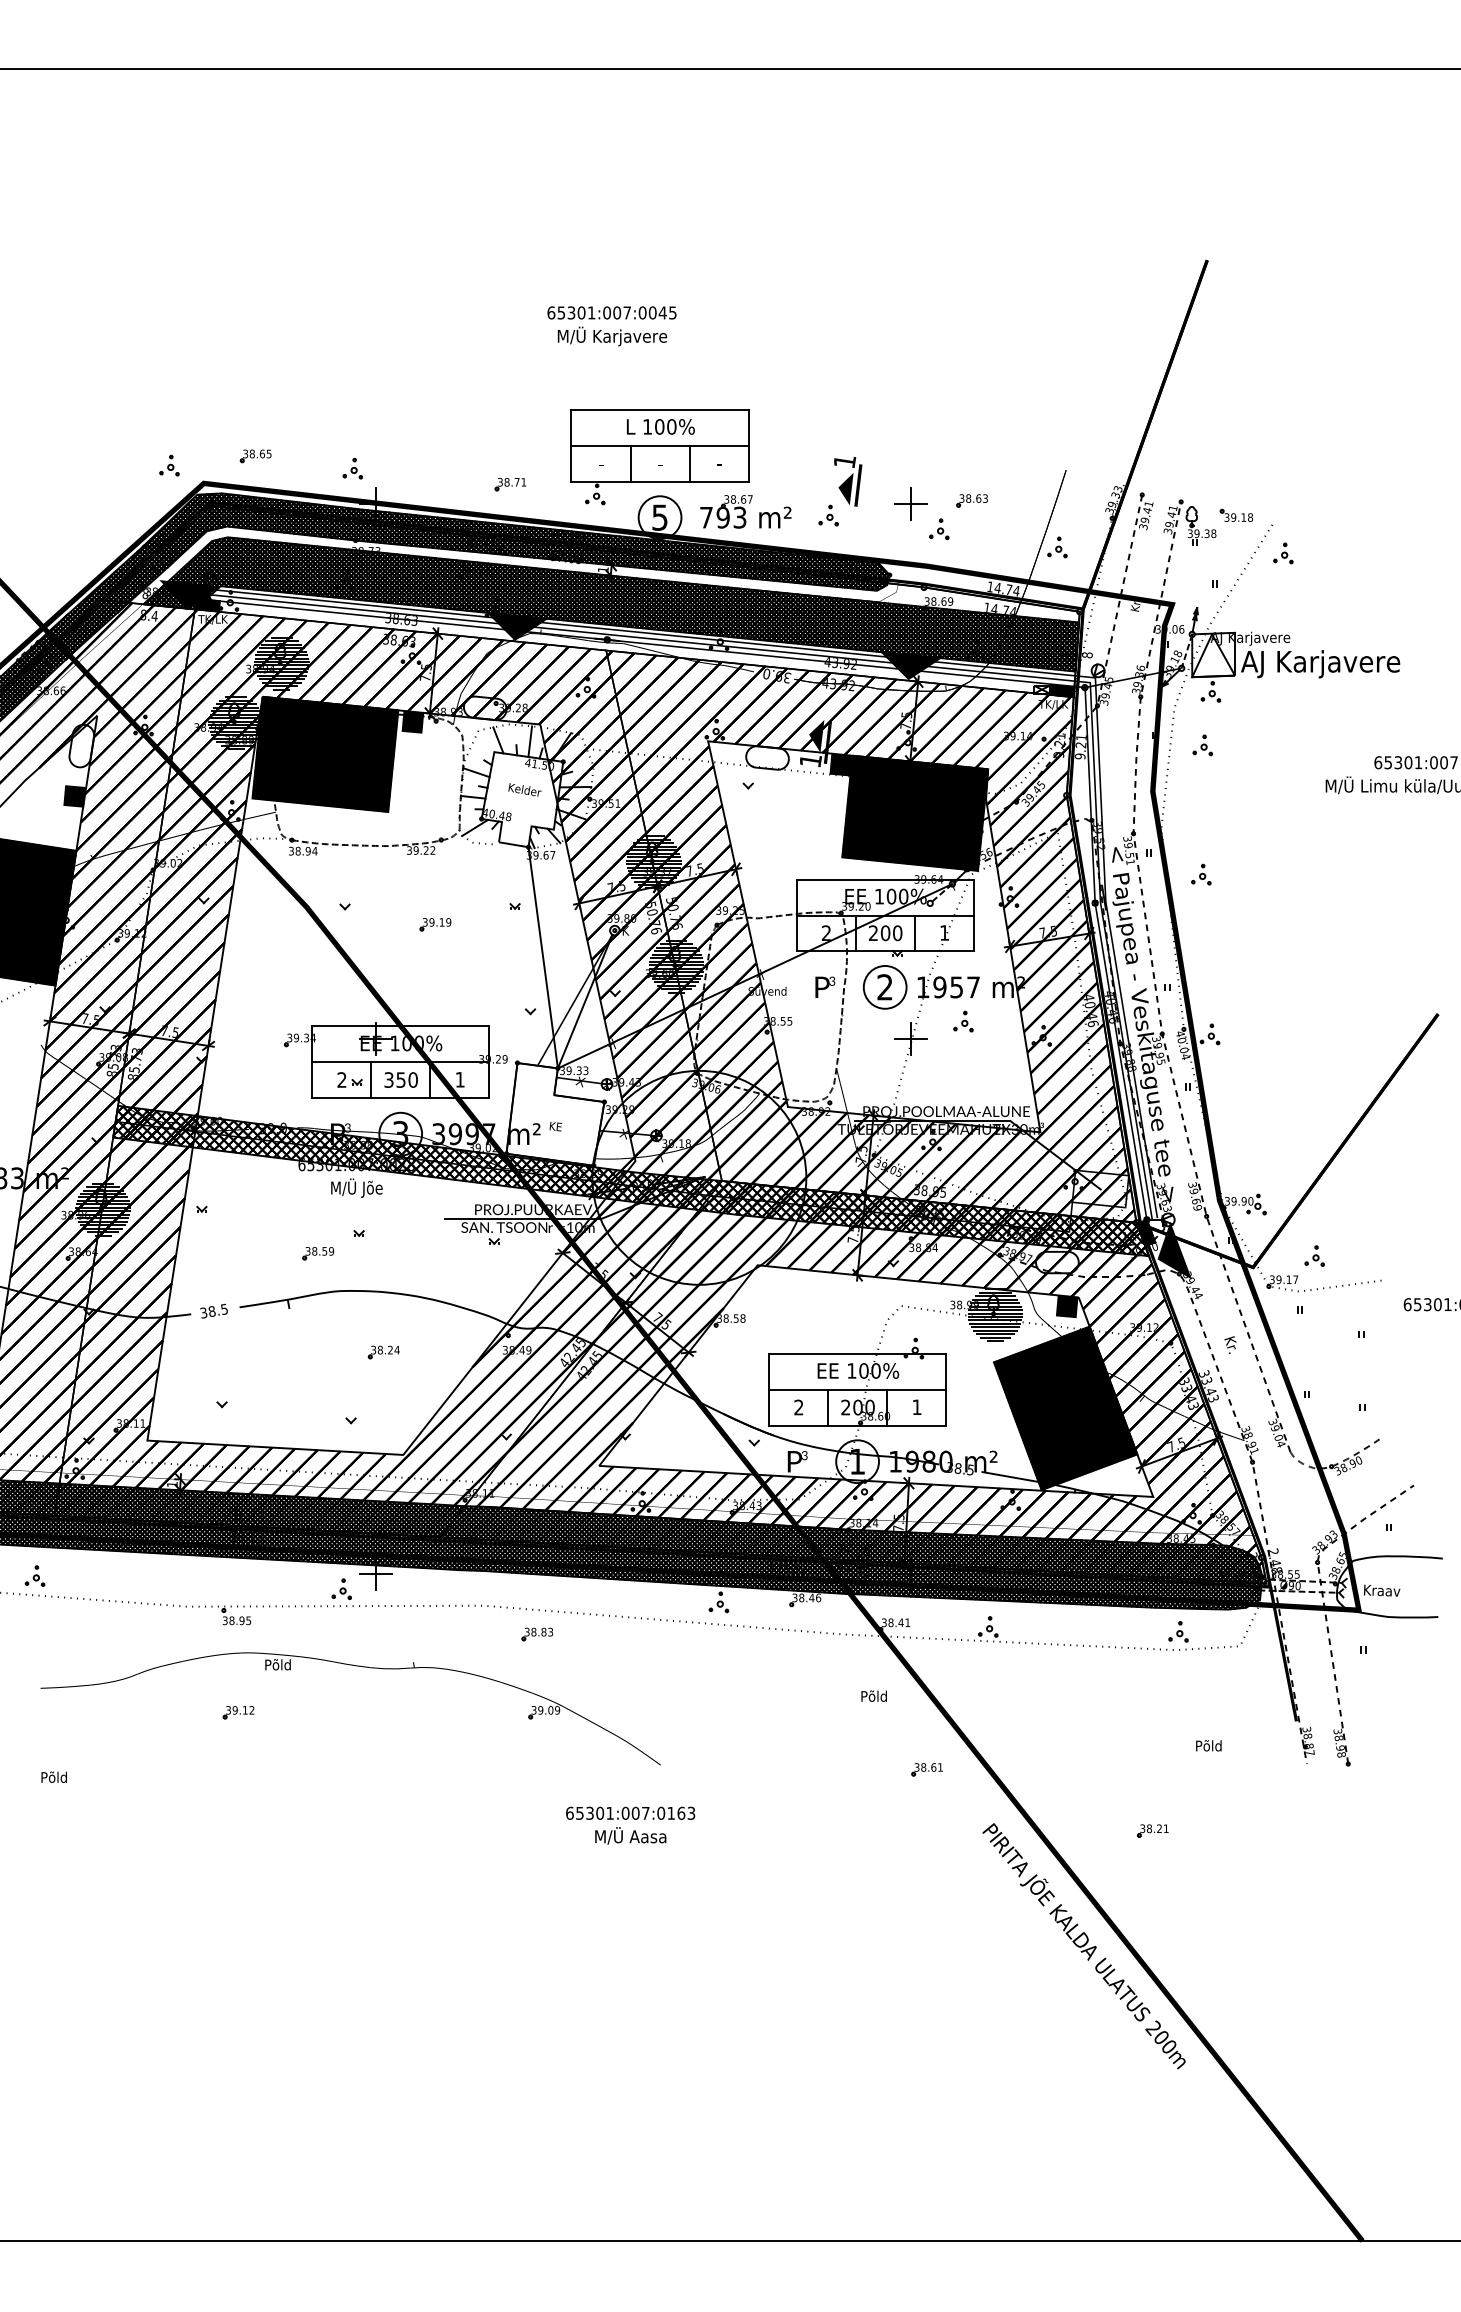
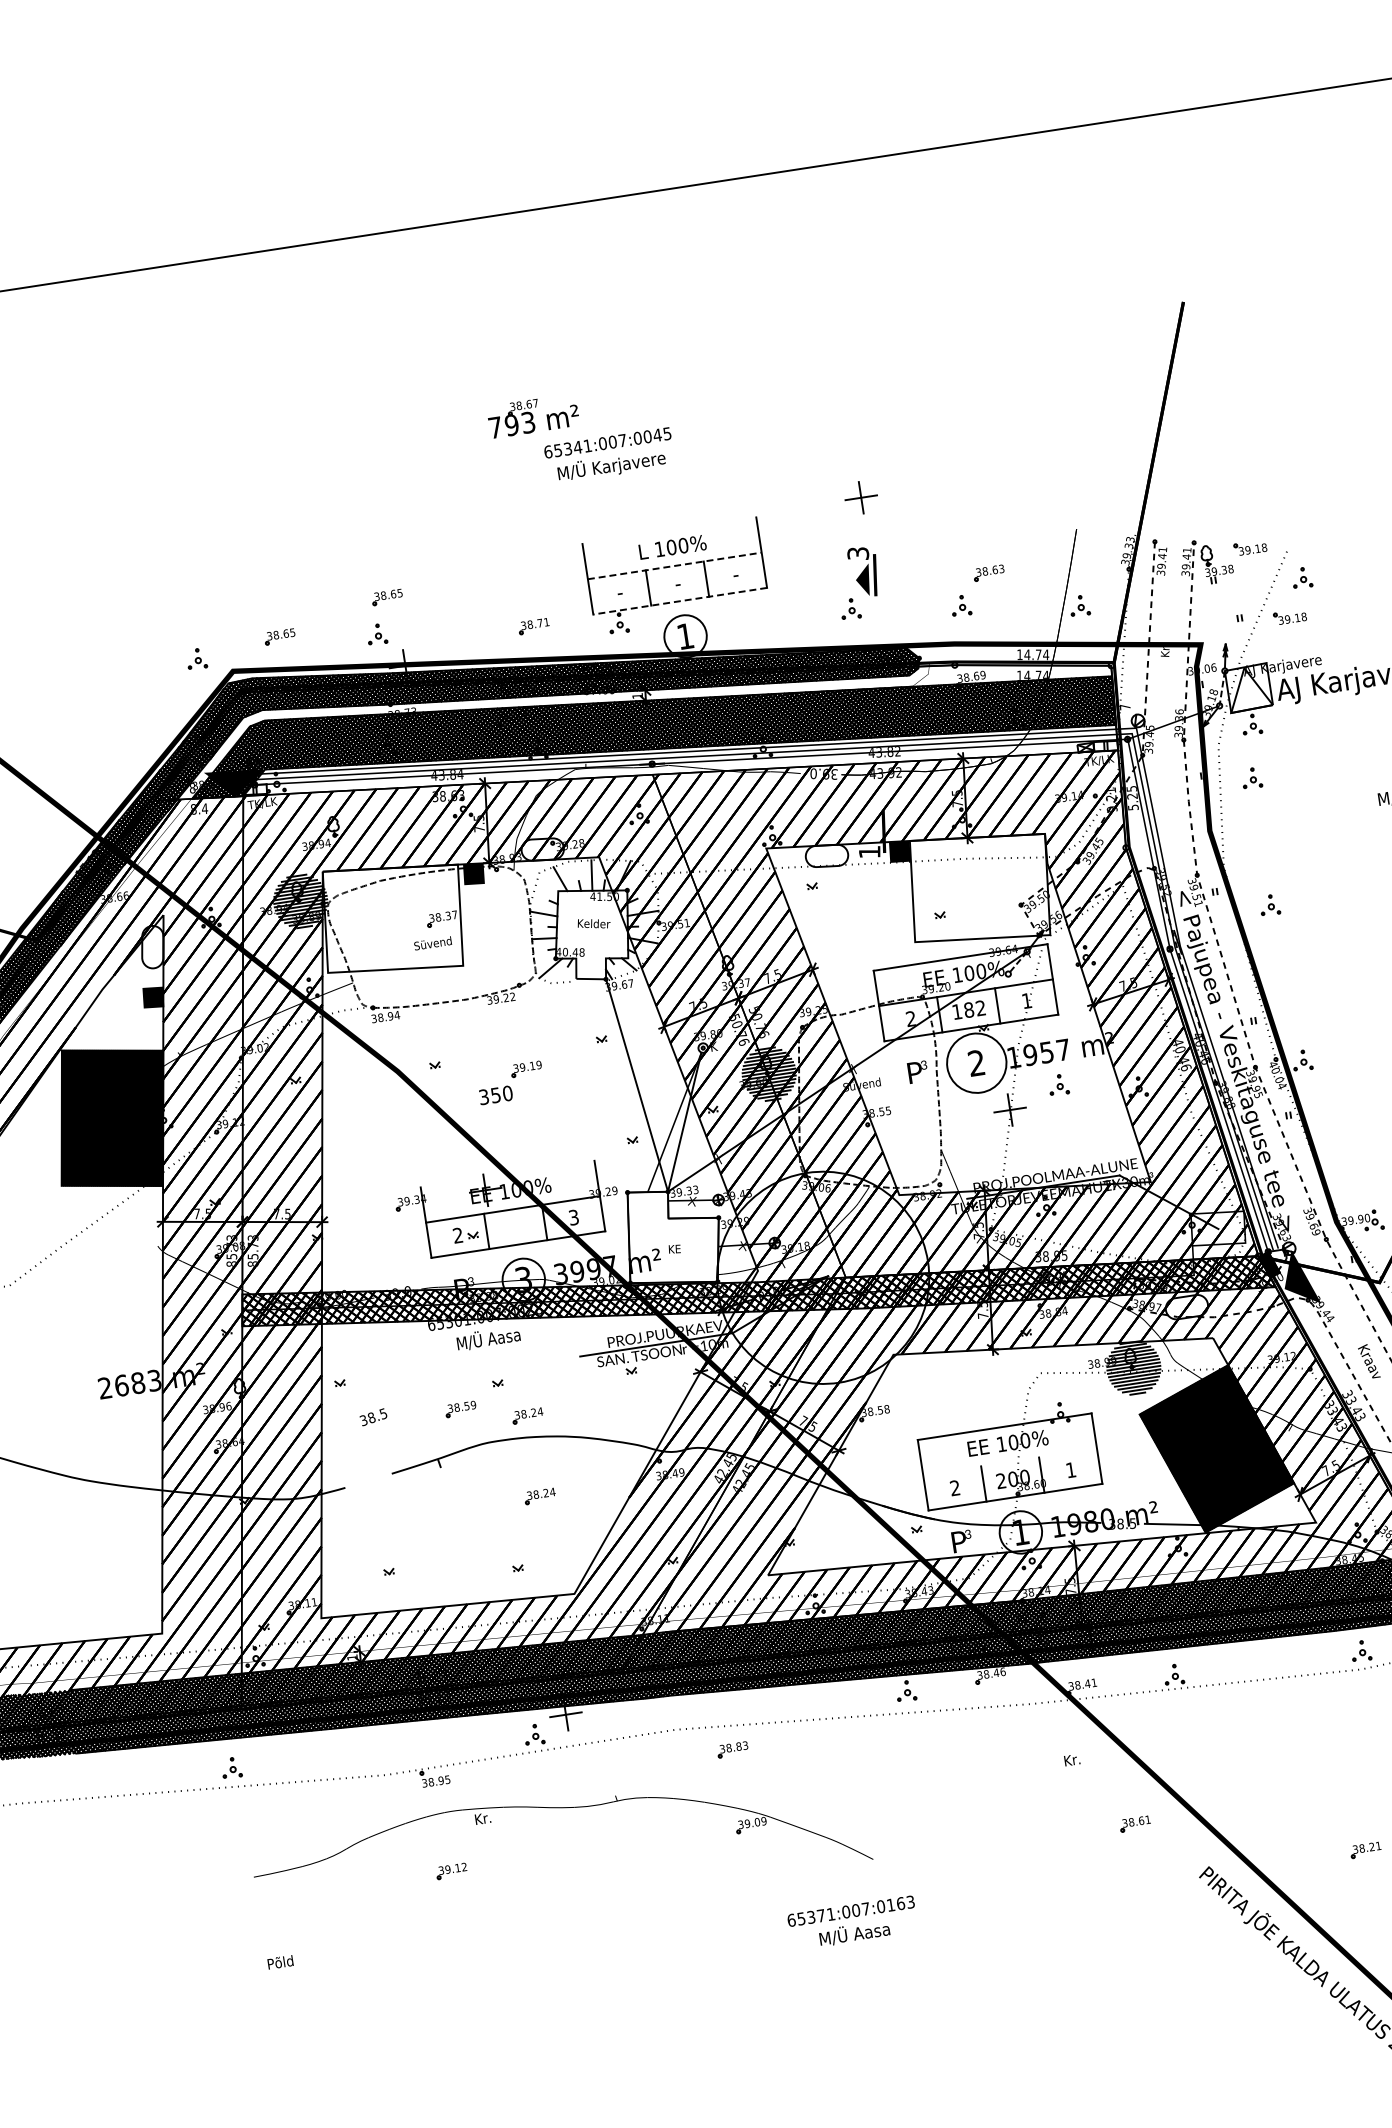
text: (581, 312) -> (577, 447), 65301:007:0045 -> 65341:007:0045
line: (659, 409) -> (668, 530), removed
part: (368, 433) -> (387, 597), added
line: (660, 445) -> (675, 565), solid -> dashed
text: (844, 461) -> (857, 553), 1 -> 3
line: (660, 481) -> (680, 600), solid -> dashed
part: (910, 503) -> (860, 497), moved
part: (745, 511) -> (532, 415), moved
text: (659, 517) -> (684, 636), 5 -> 1
part: (1265, 589) -> (1289, 616), added
fill: (207, 604) -> (254, 789), removed
text: (401, 619) -> (447, 775), 38.63 -> 43.84
fill: (517, 626) -> (562, 764), removed
text: (1087, 655) -> (1125, 707), 8 -> 7
hatch: (281, 663) -> (336, 836), removed
text: (846, 664) -> (890, 752), 43.92 -> 43.82
fill: (910, 666) -> (953, 744), removed
fill: (1061, 691) -> (1105, 746), removed
fill: (816, 735) -> (871, 826), removed
text: (1080, 747) -> (1132, 798), 9.21 -> 5.25
hatch: (325, 753) -> (392, 917), removed
hatch: (915, 812) -> (980, 887), removed
hatch: (653, 862) -> (730, 975), removed
text: (885, 933) -> (969, 1010), 200 -> 182
circle: (884, 987) -> (976, 1063), size x1.4
line: (400, 1026) -> (507, 1174), removed
text: (400, 1079) -> (495, 1094), moved
text: (459, 1079) -> (573, 1217), 1 -> 3
text: (356, 1187) -> (488, 1338), M/Ü Jõe -> M/Ü Aasa
hatch: (102, 1209) -> (242, 1398), removed
part: (383, 1270) -> (527, 1416), added
fill: (1066, 1306) -> (1202, 1348), removed
text: (213, 1310) -> (372, 1416), moved
text: (1230, 1344) -> (1368, 1361), Kr. -> Kraav
line: (857, 1389) -> (1009, 1461), removed
text: (277, 1664) -> (482, 1818), Põld -> Kr.
text: (873, 1695) -> (1071, 1759), Põld -> Kr.
text: (600, 1812) -> (821, 1914), 65301:007:0163 -> 65371:007:0163

